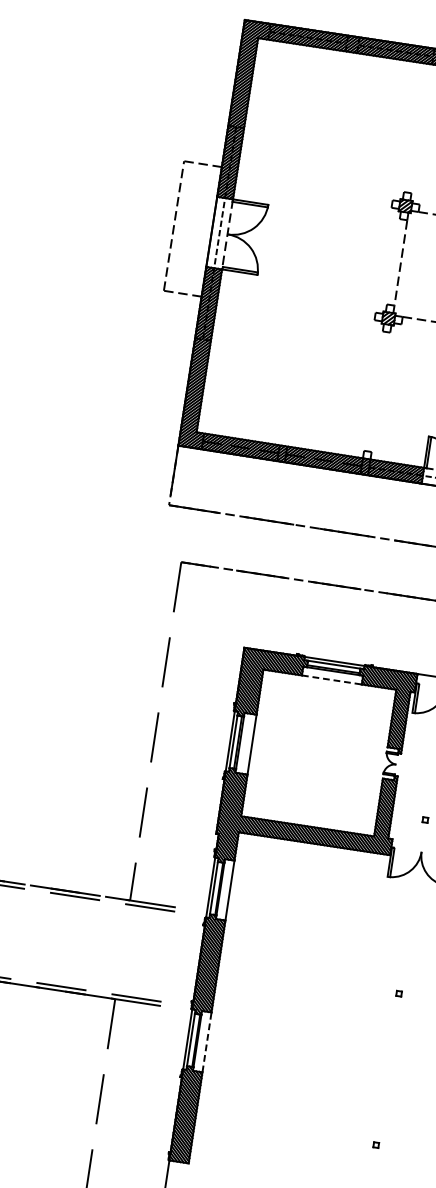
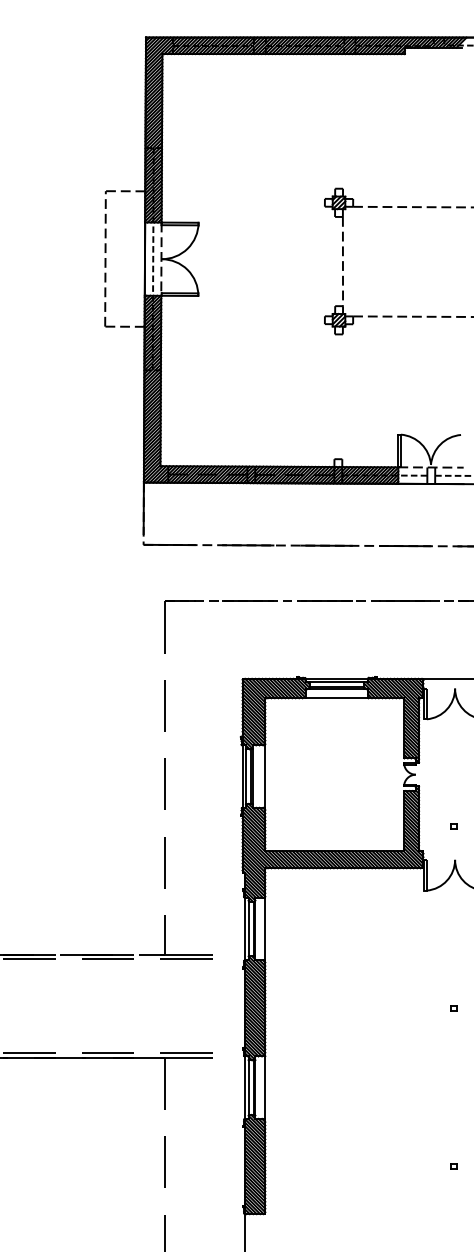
line: (332, 680) -> (337, 698), dashed -> solid
line: (207, 1042) -> (265, 1087), dashed -> solid

